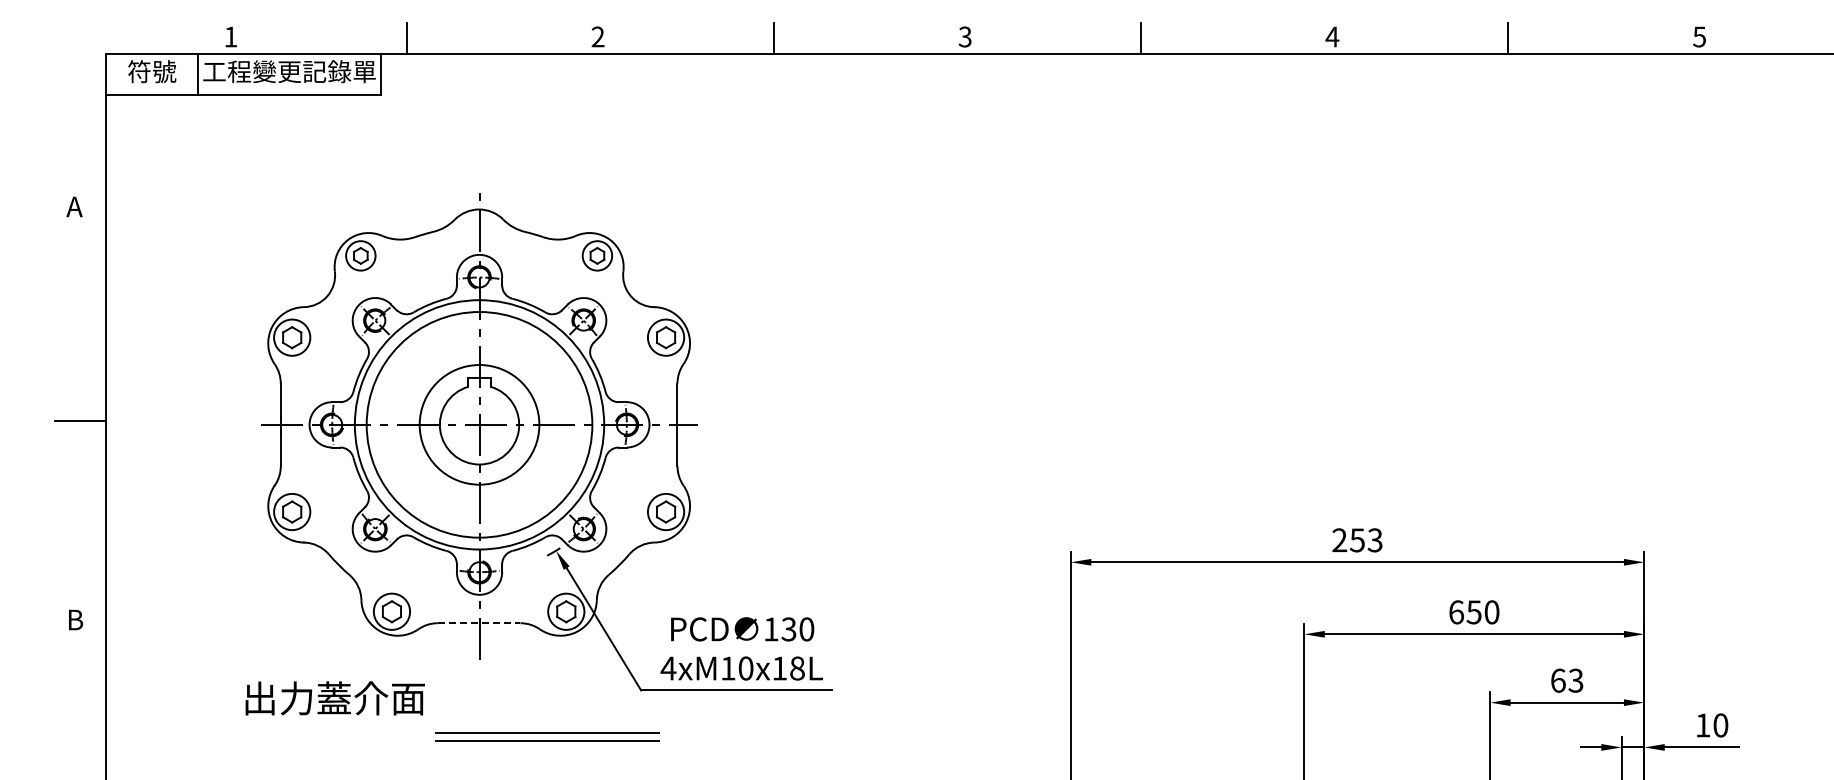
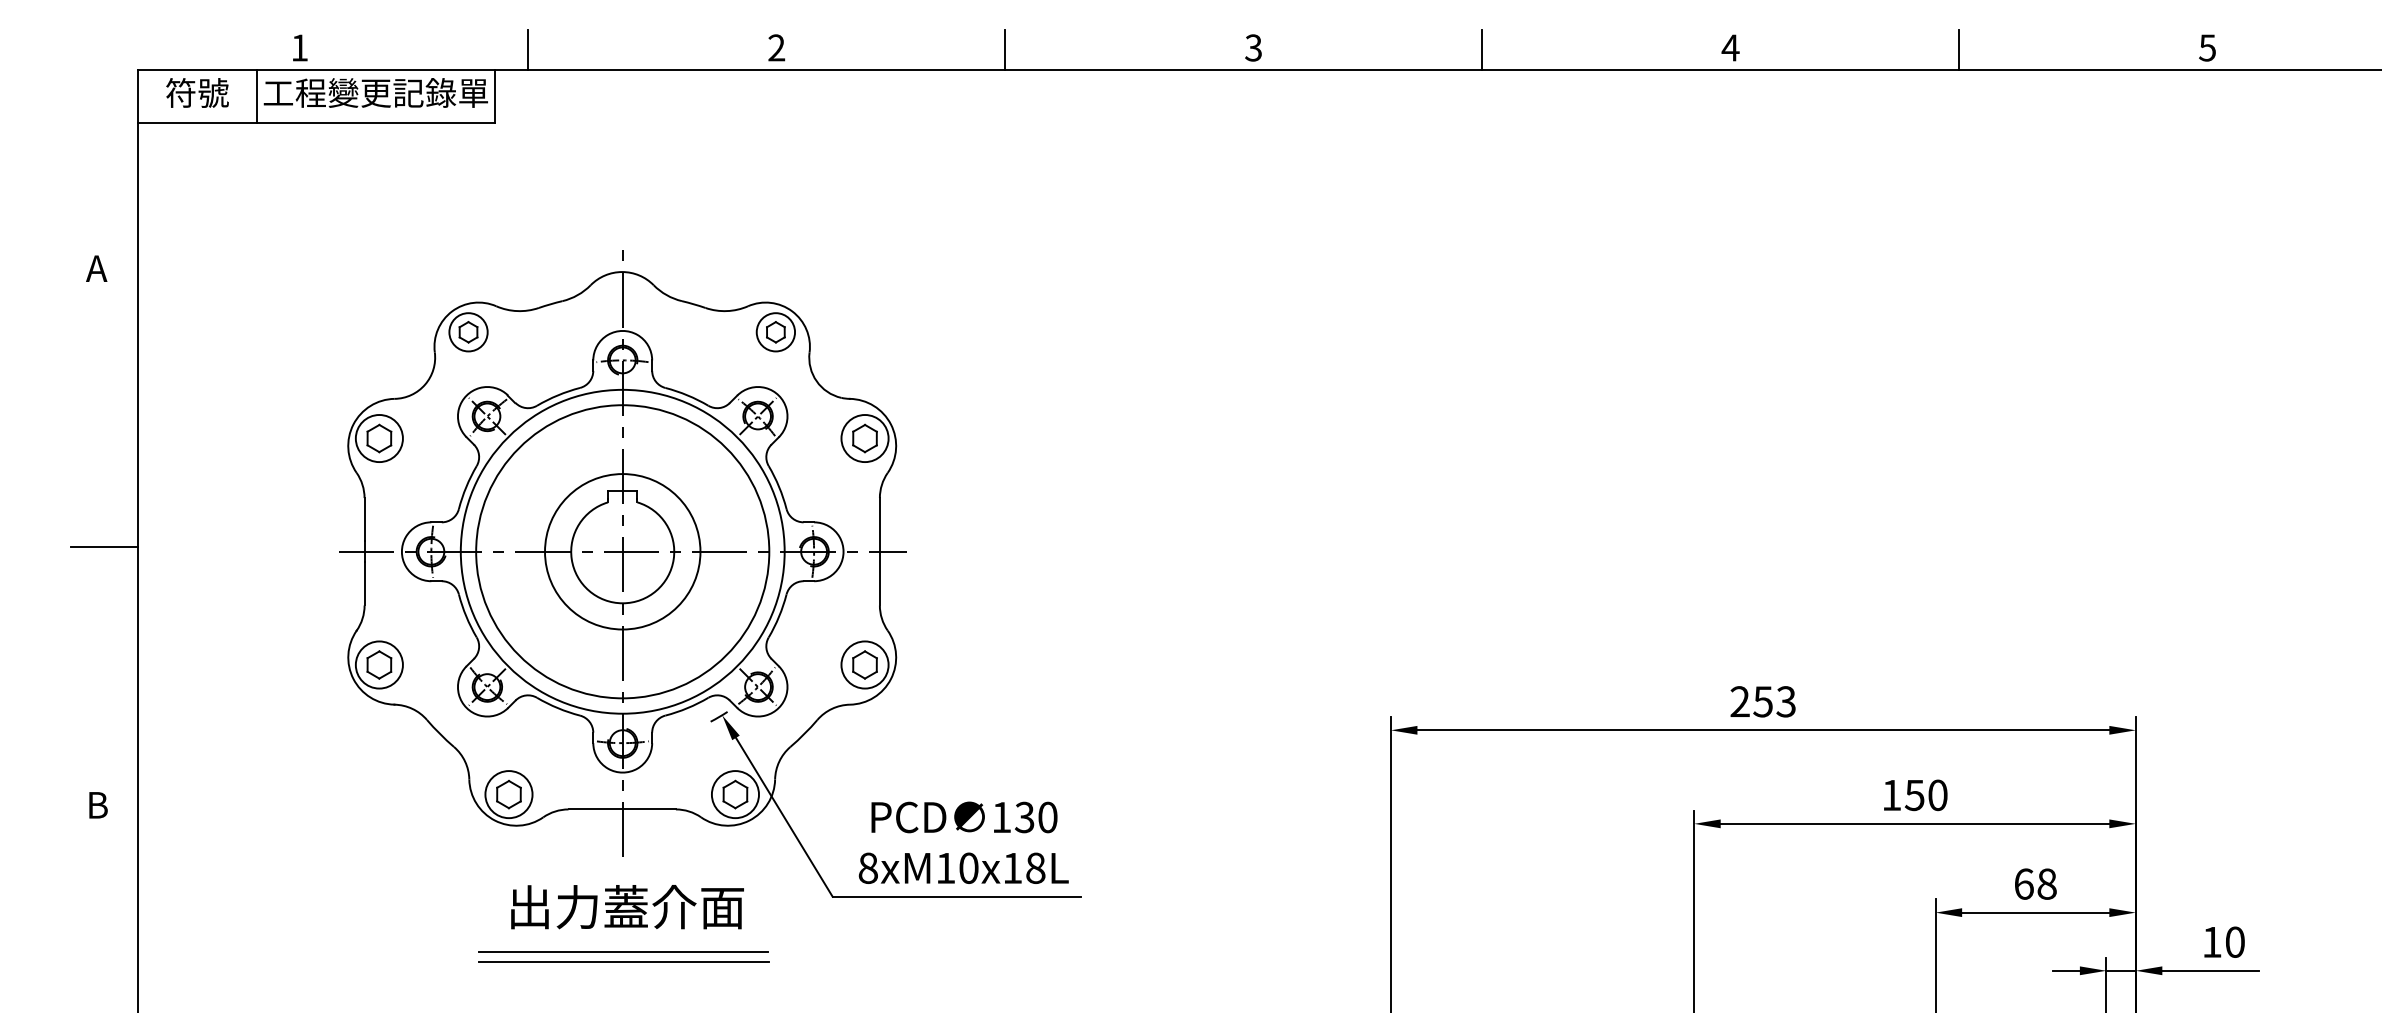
text: (1456, 612) -> (1891, 795), 650 -> 150
line: (479, 623) -> (622, 809), dashed -> solid
text: (668, 668) -> (868, 868), 4xM10x18L -> 8xM10x18L
text: (1575, 680) -> (2046, 883), 63 -> 68
text: (334, 698) -> (626, 907), moved
part: (547, 736) -> (623, 956), moved

